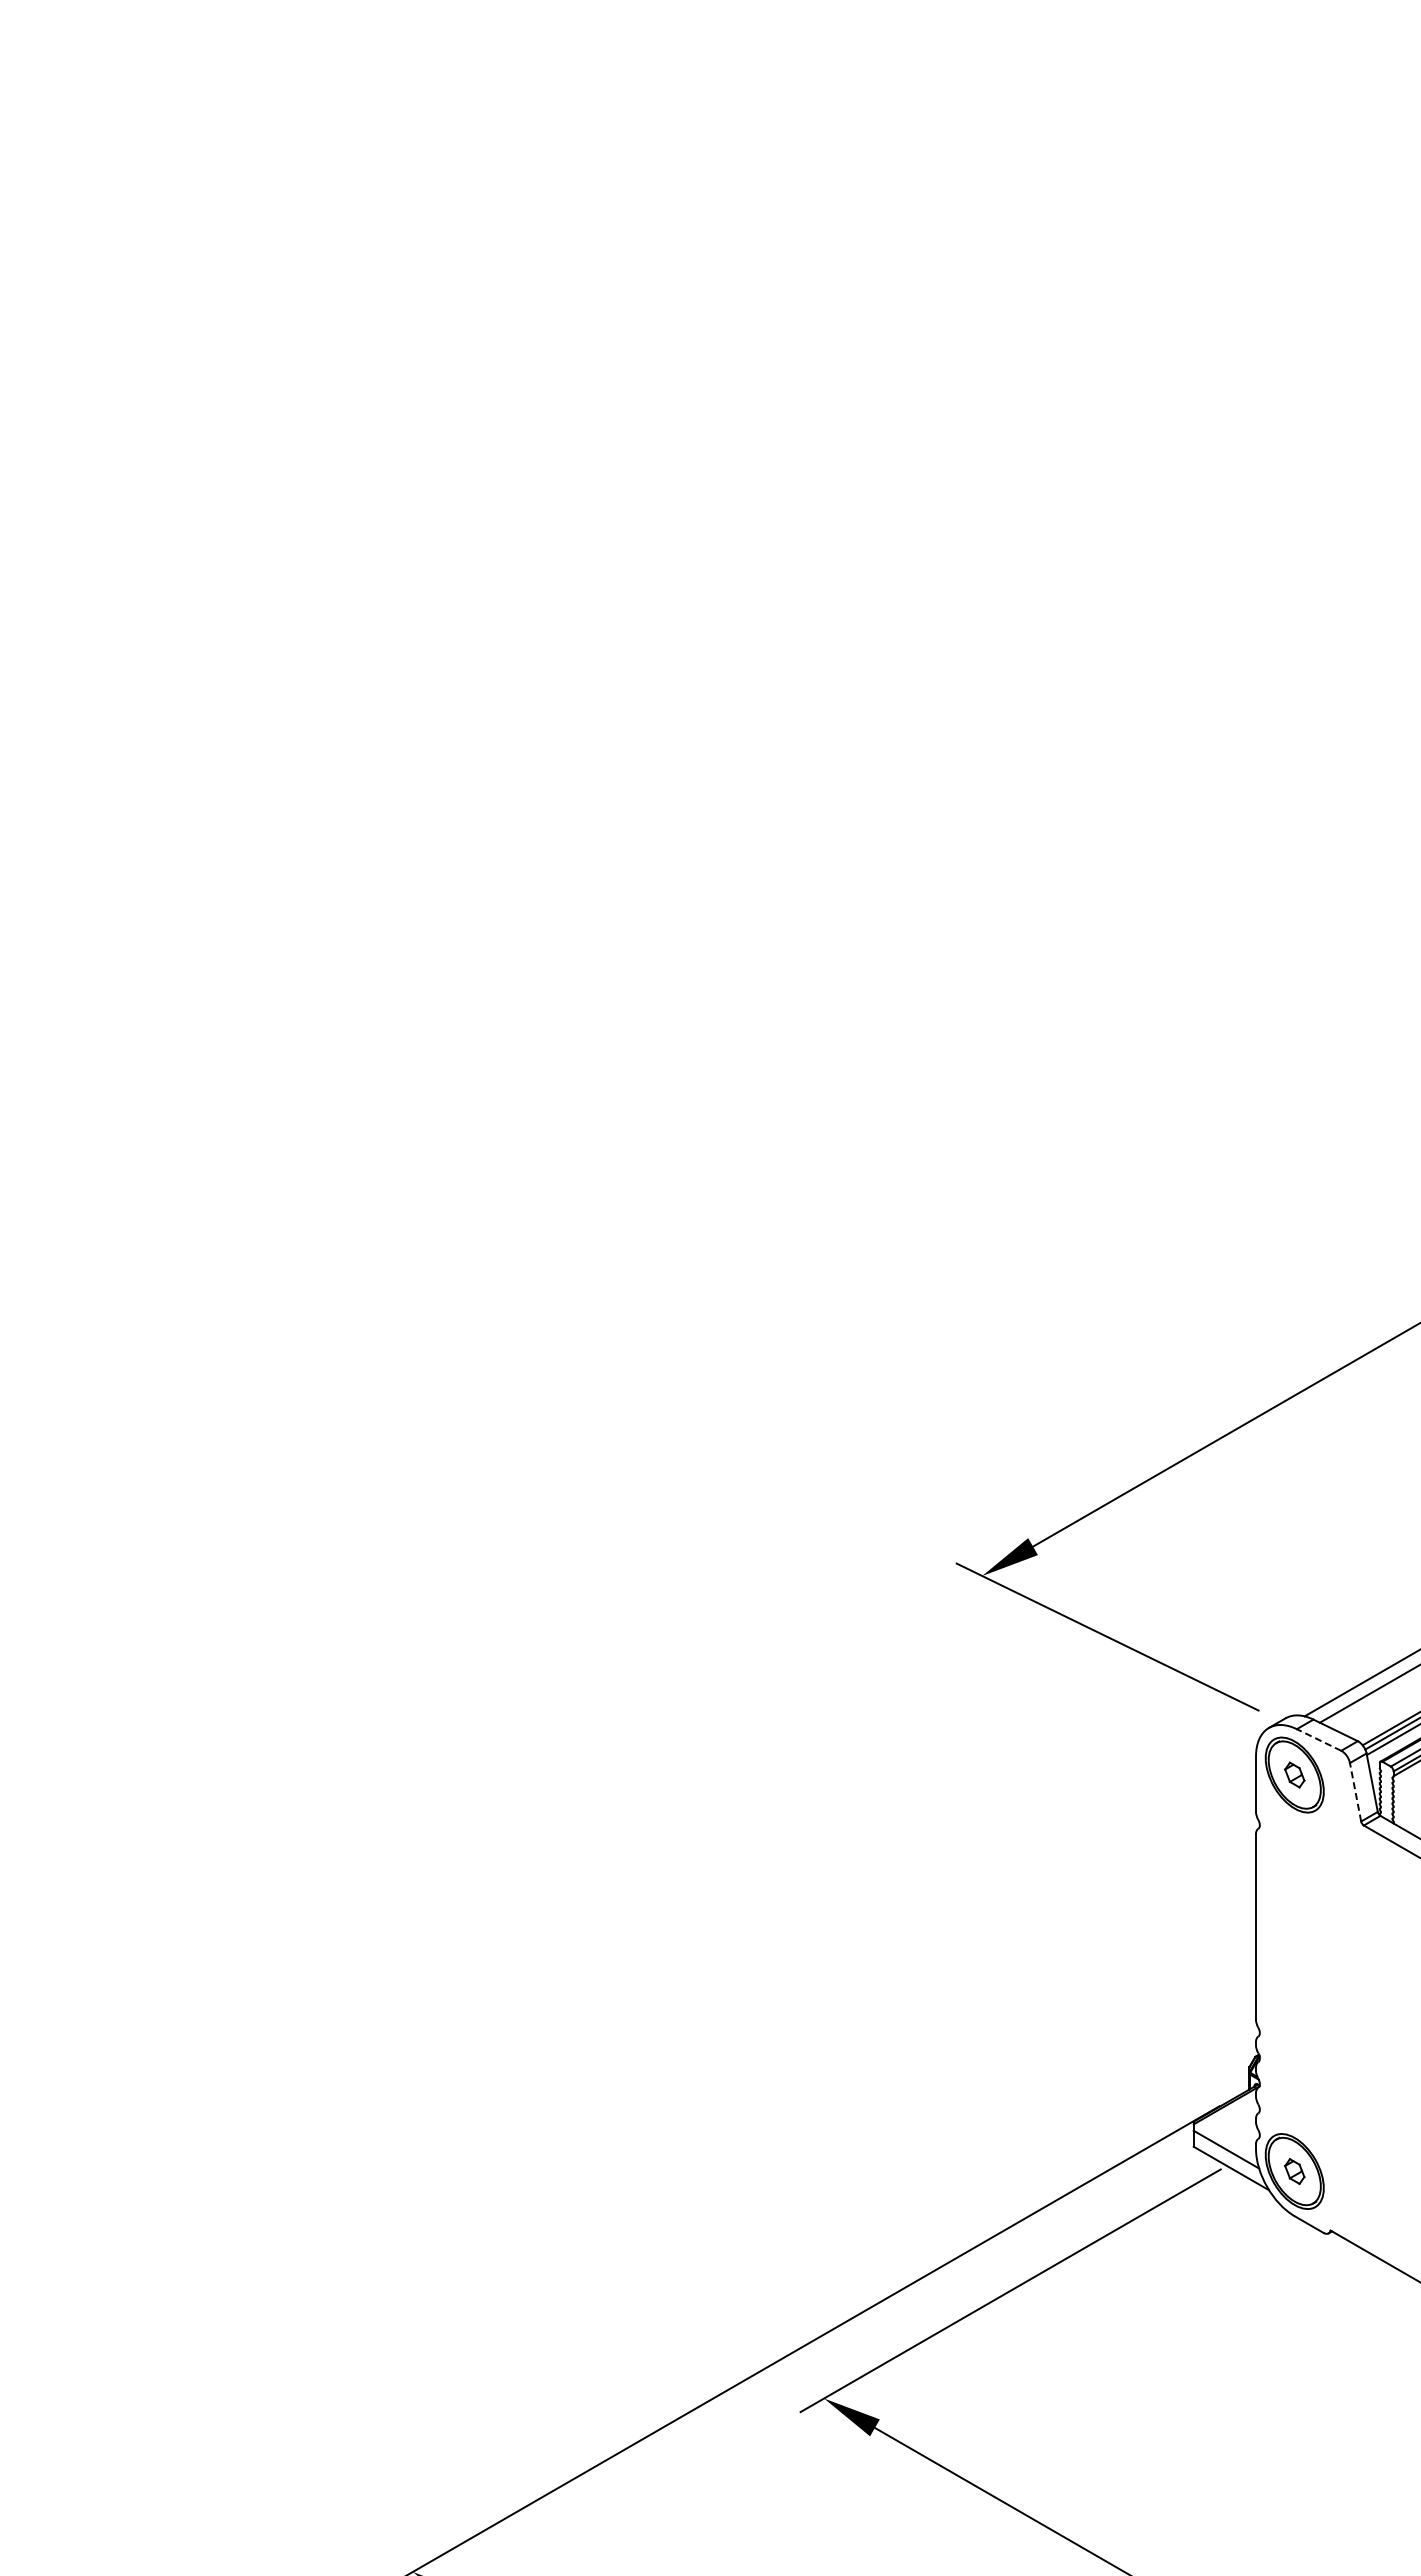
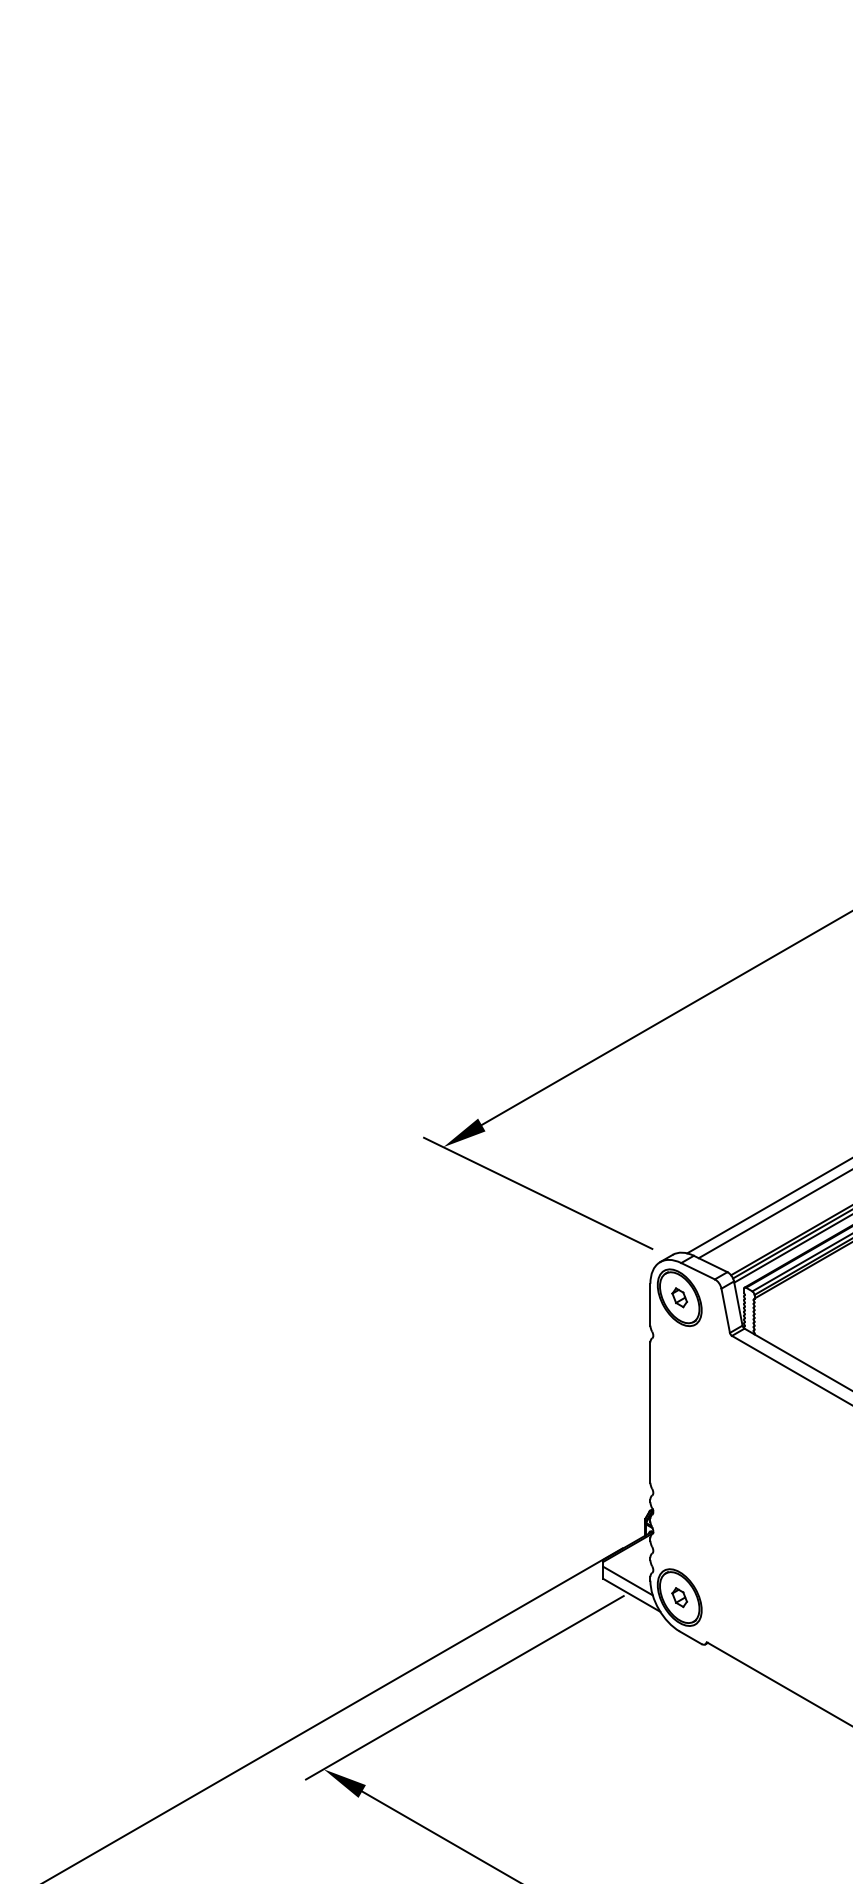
line: (1319, 1739) -> (698, 1270), dashed -> solid
line: (1355, 1792) -> (725, 1310), dashed -> solid

